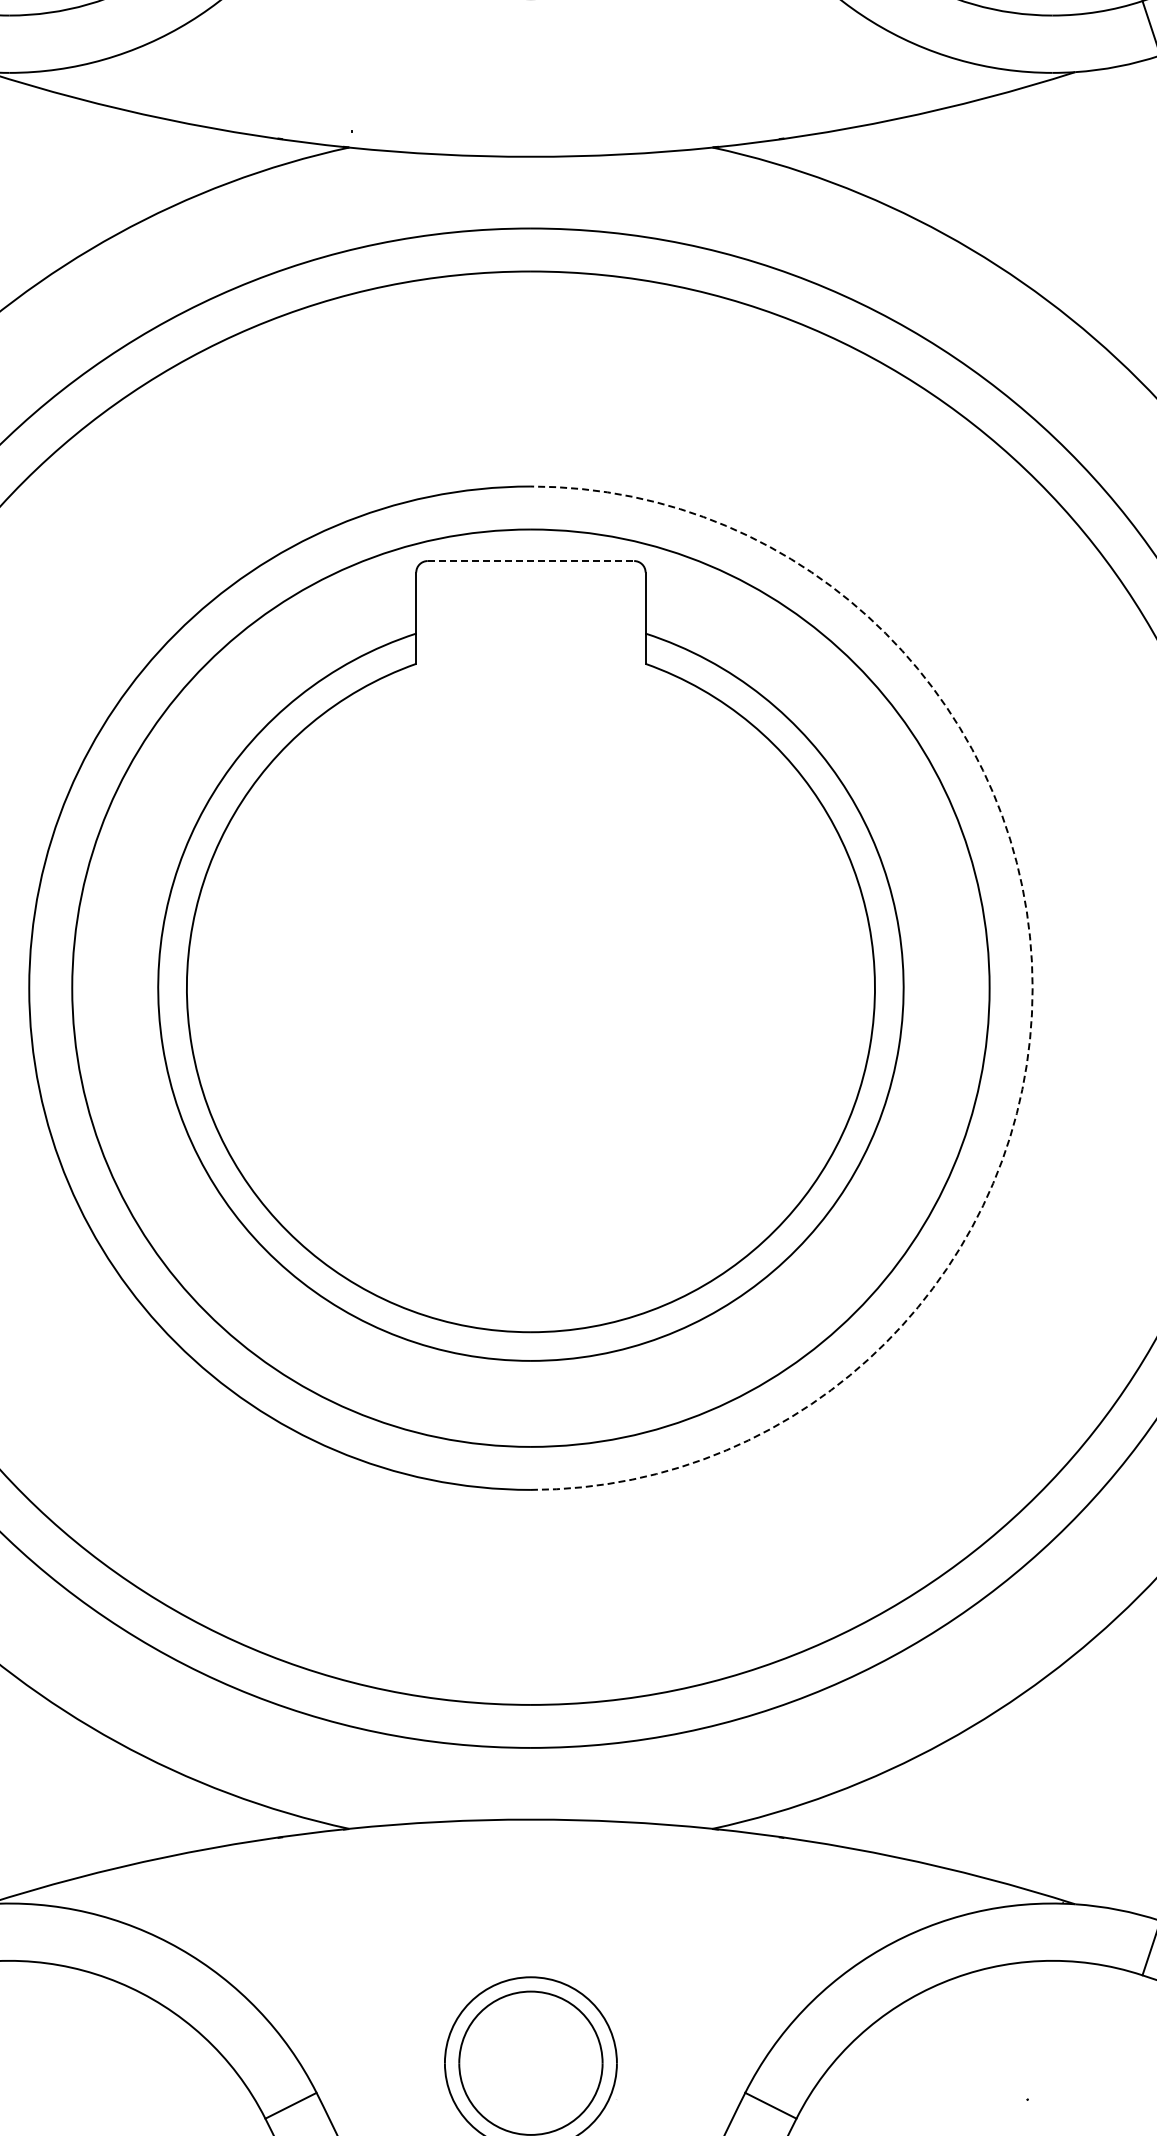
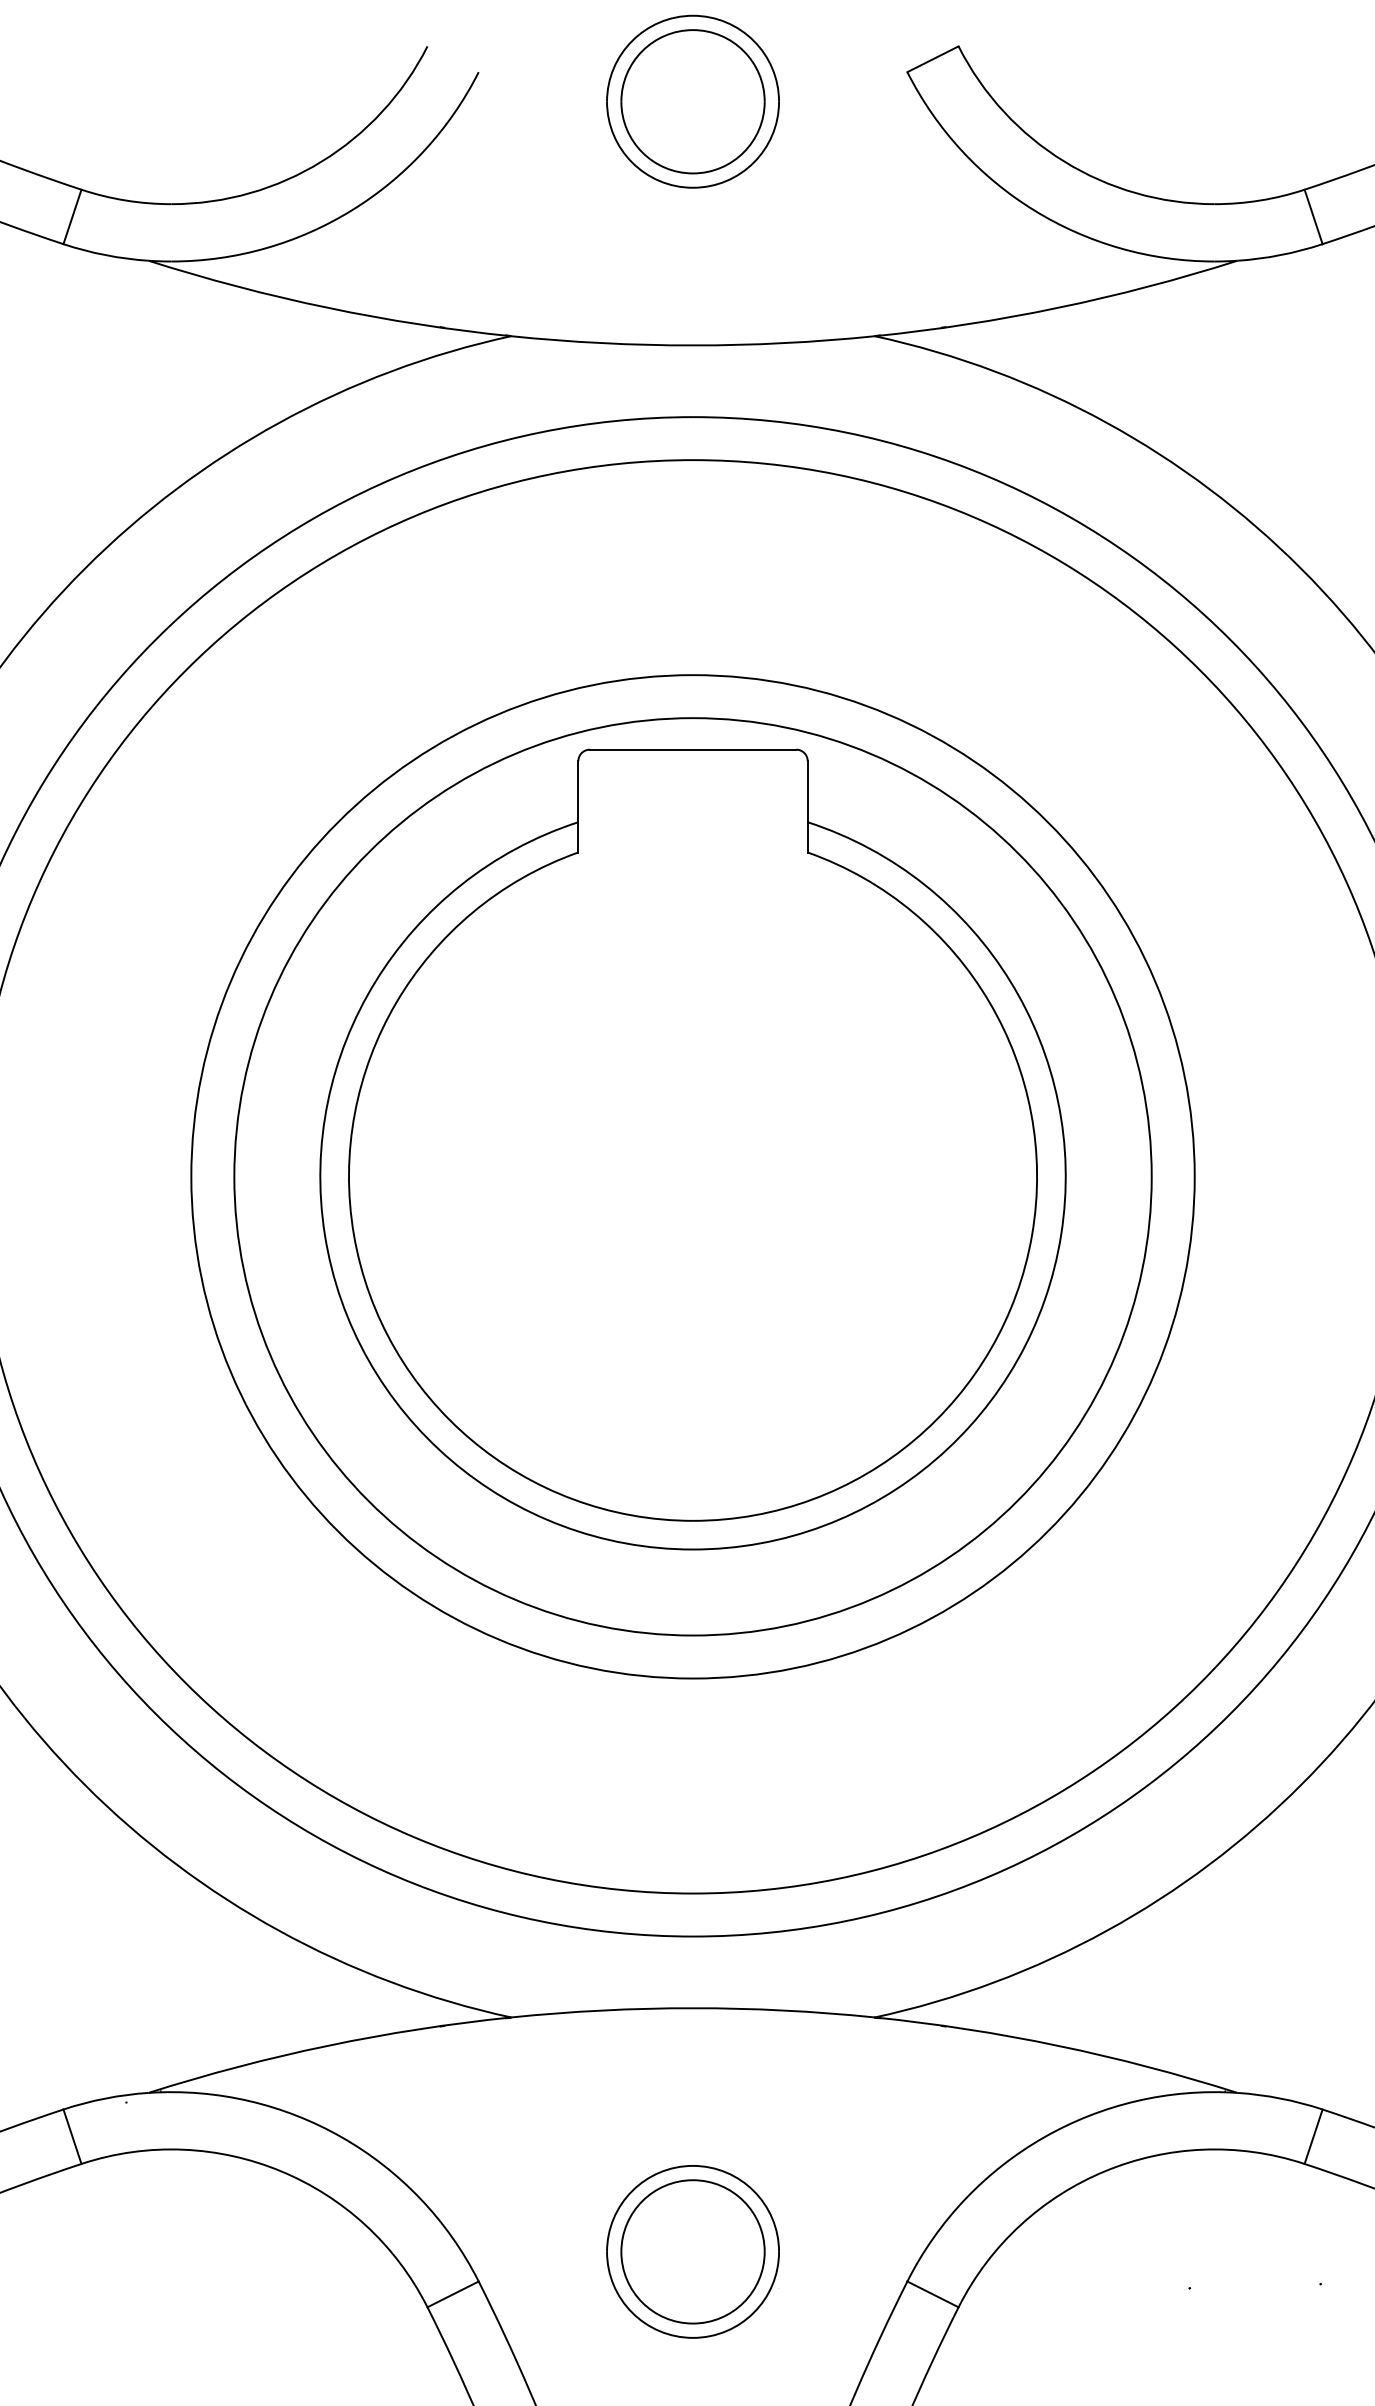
line: (531, 560) -> (693, 749), dashed -> solid
arc: (1032, 987) -> (1194, 1176), dashed -> solid

